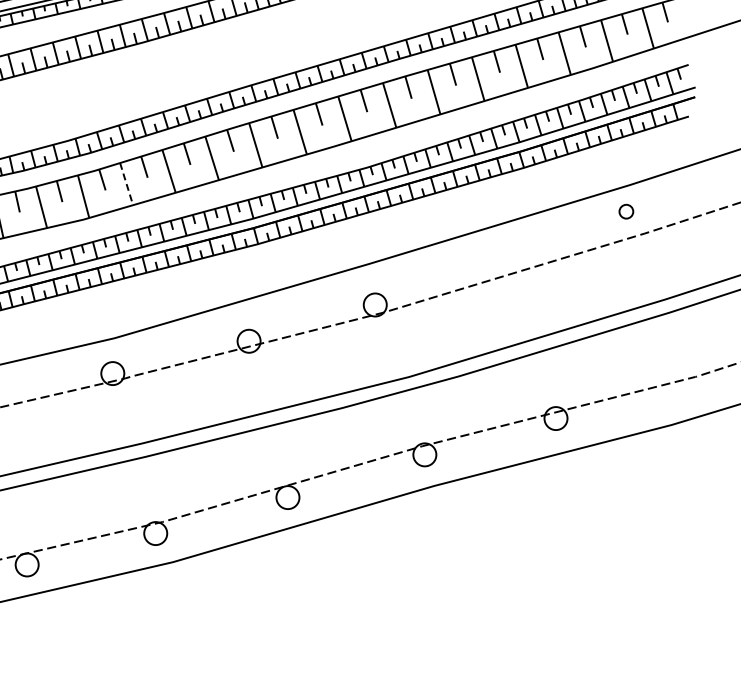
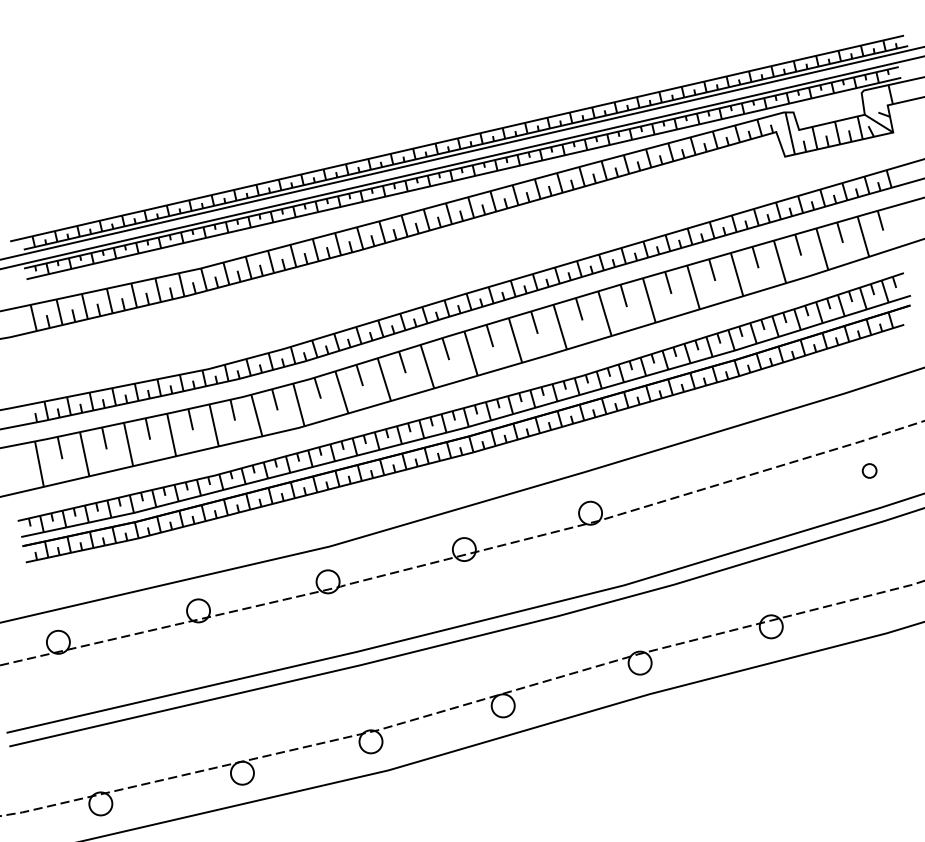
line: (127, 184) -> (342, 392), dashed -> solid
part: (626, 211) -> (869, 470), moved

